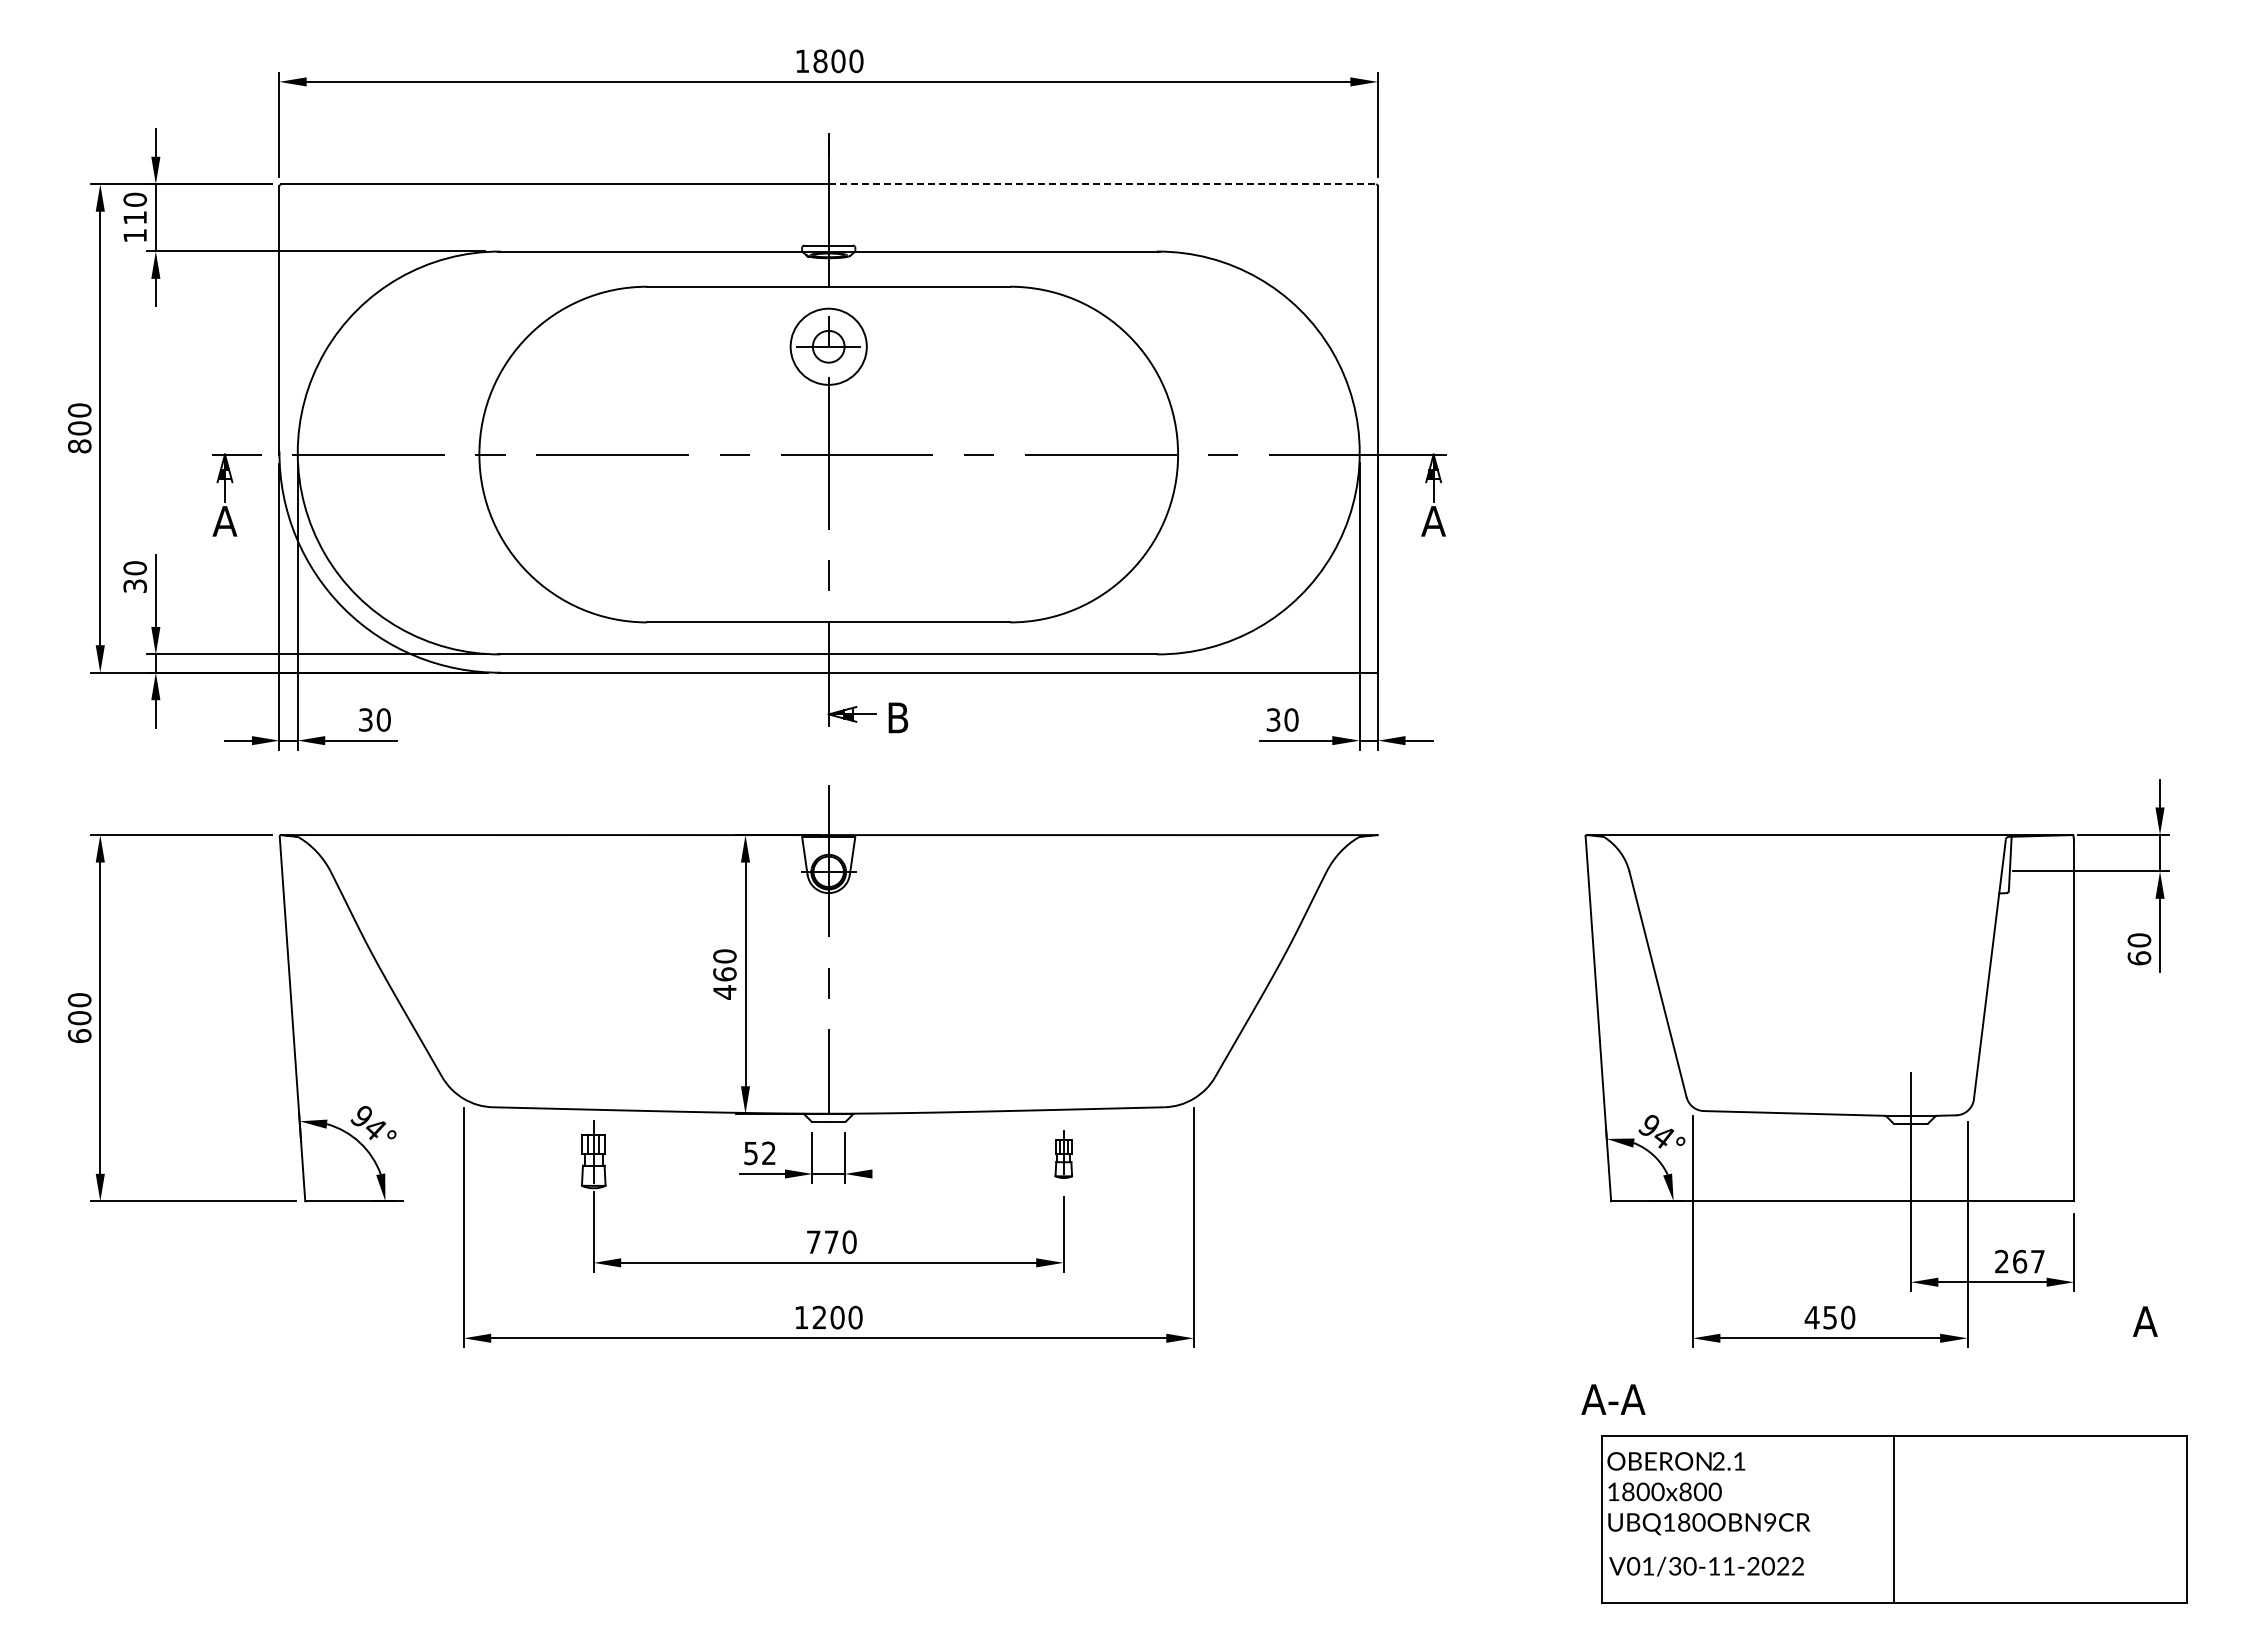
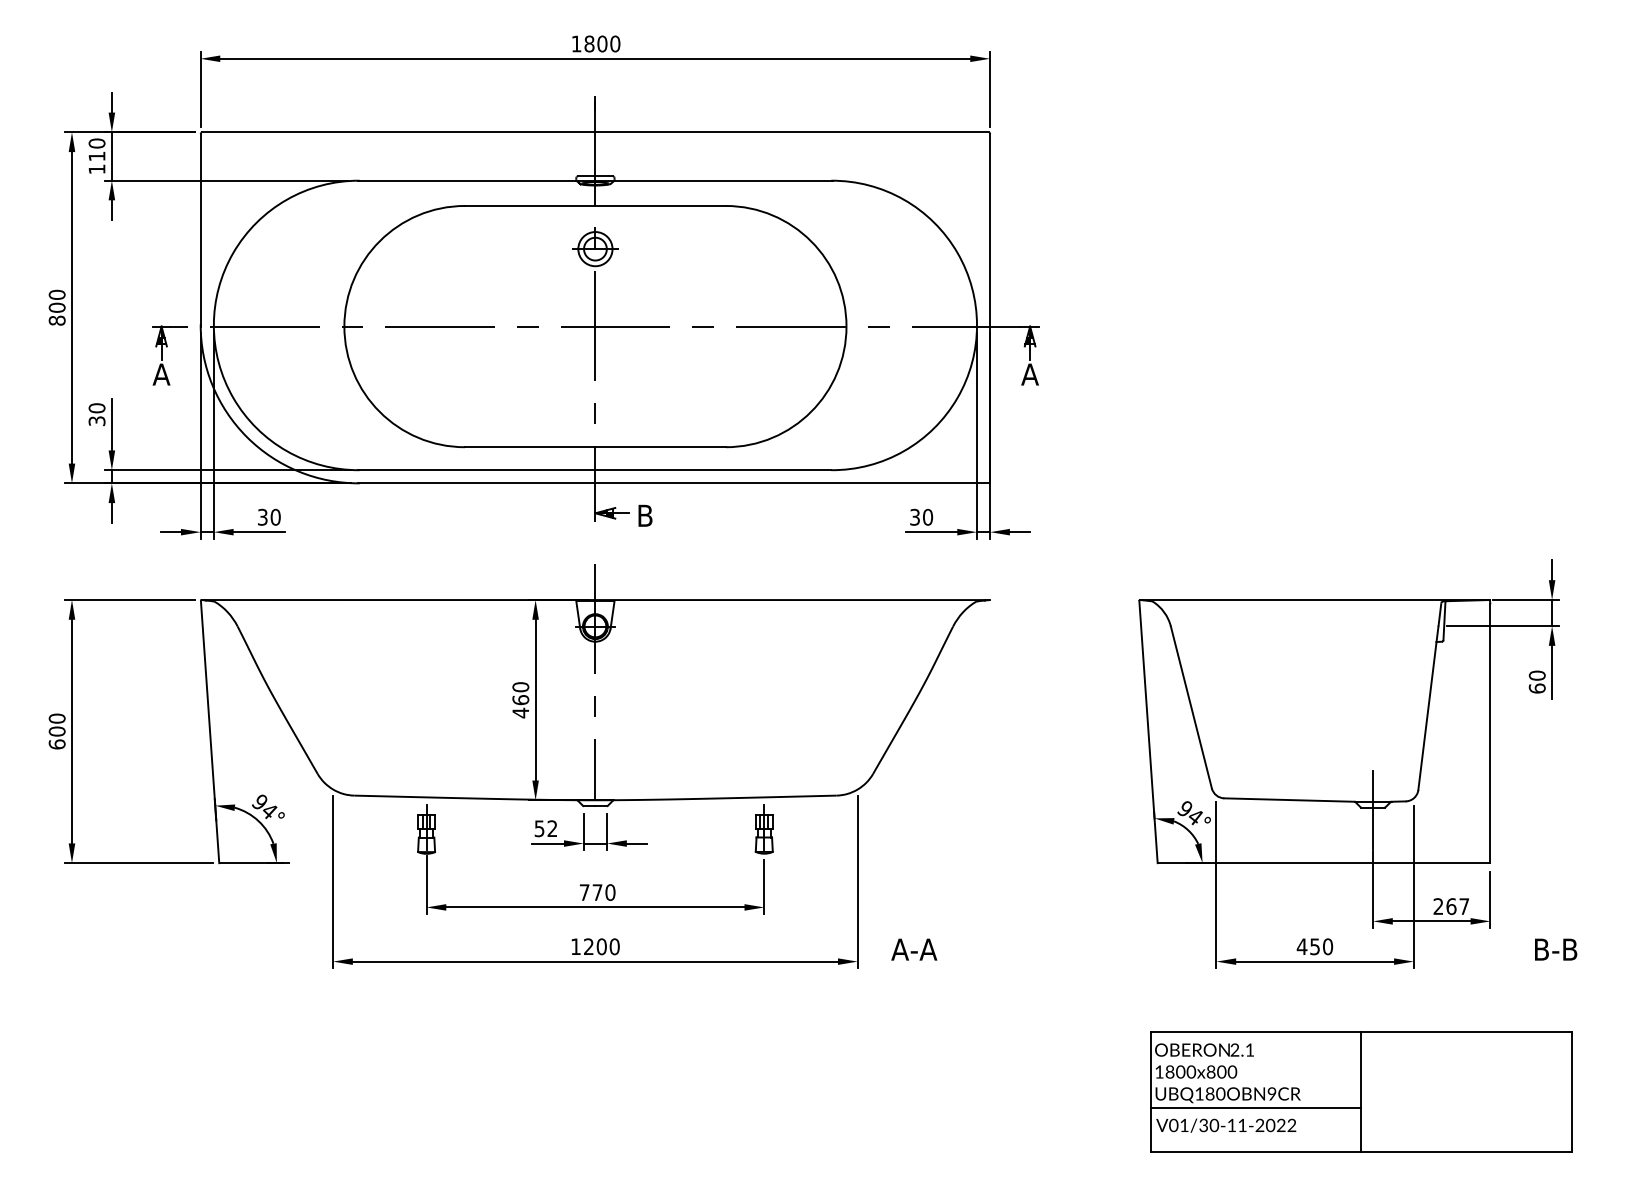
line: (1102, 184) -> (792, 132), dashed -> solid
circle: (828, 346) -> (595, 248), size x0.62
part: (1063, 1154) -> (764, 829), size x1.43
line: (885, 1173) -> (636, 843), added
text: (2164, 1321) -> (1555, 949), A -> B-B
text: (1613, 1399) -> (914, 949), moved
line: (1747, 1541) -> (1255, 1107), added

